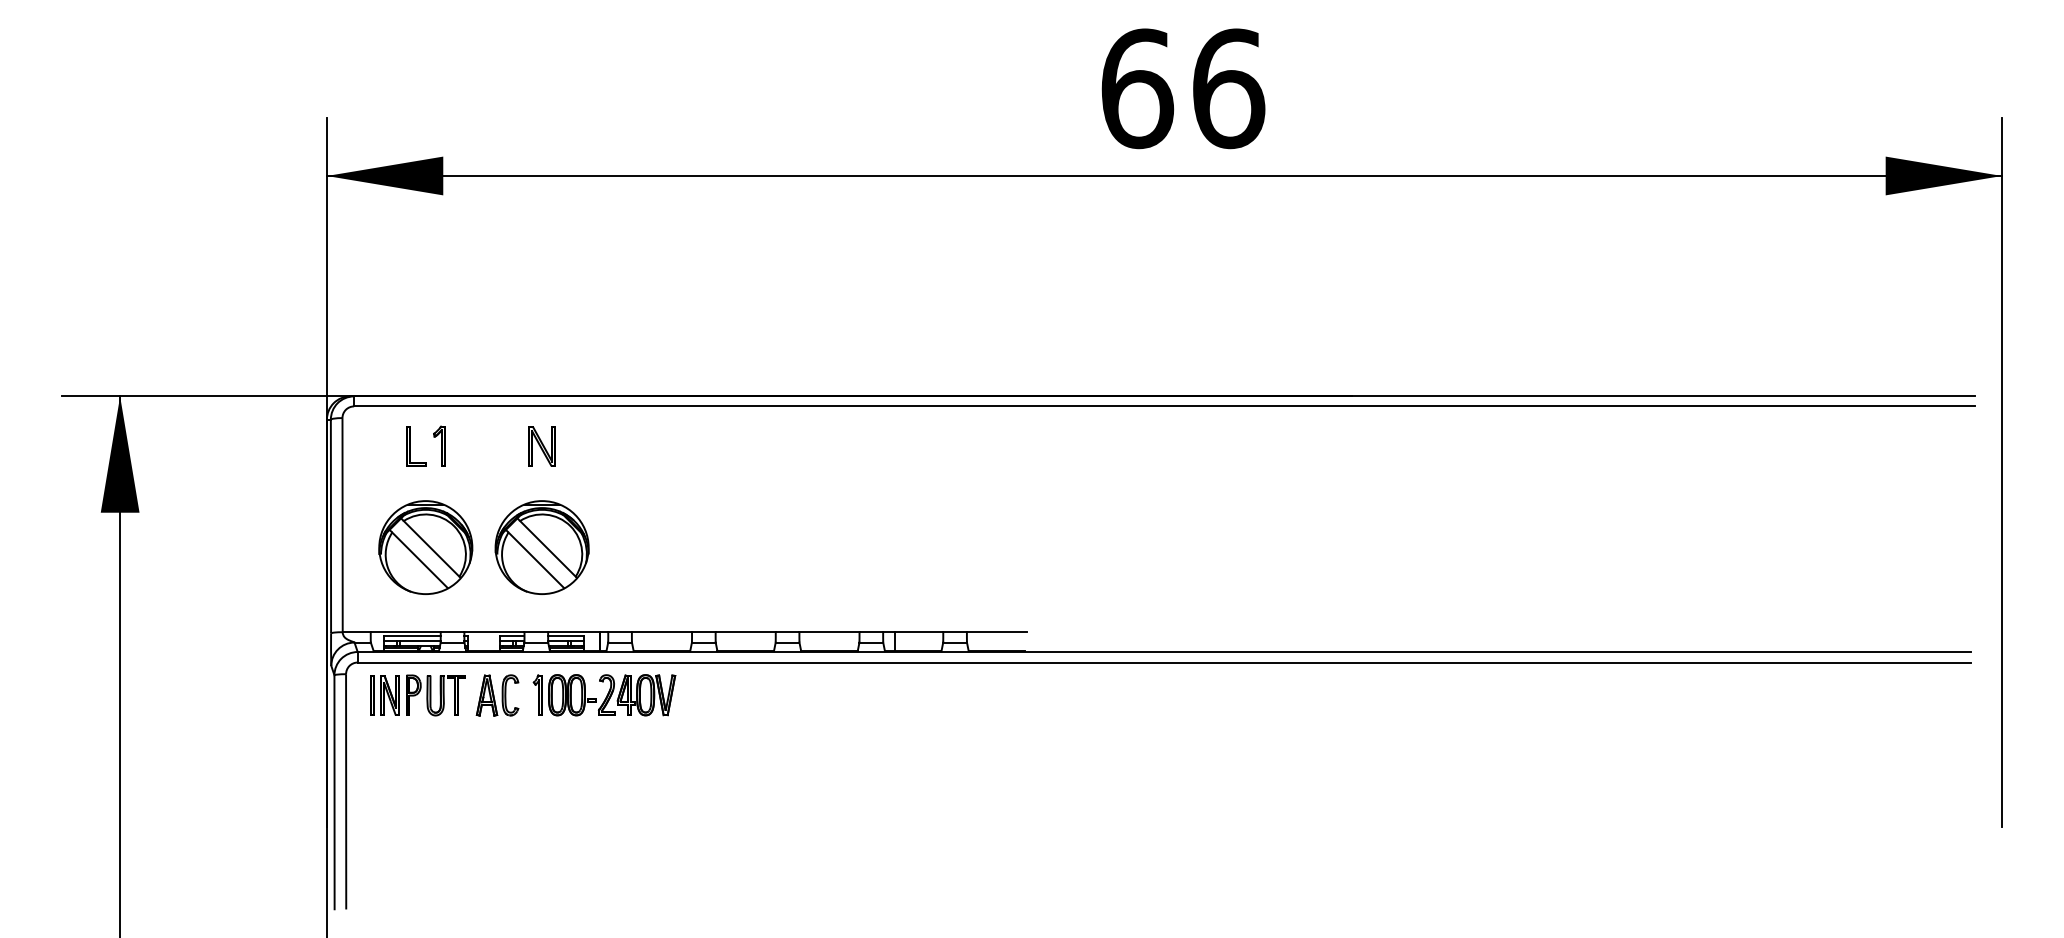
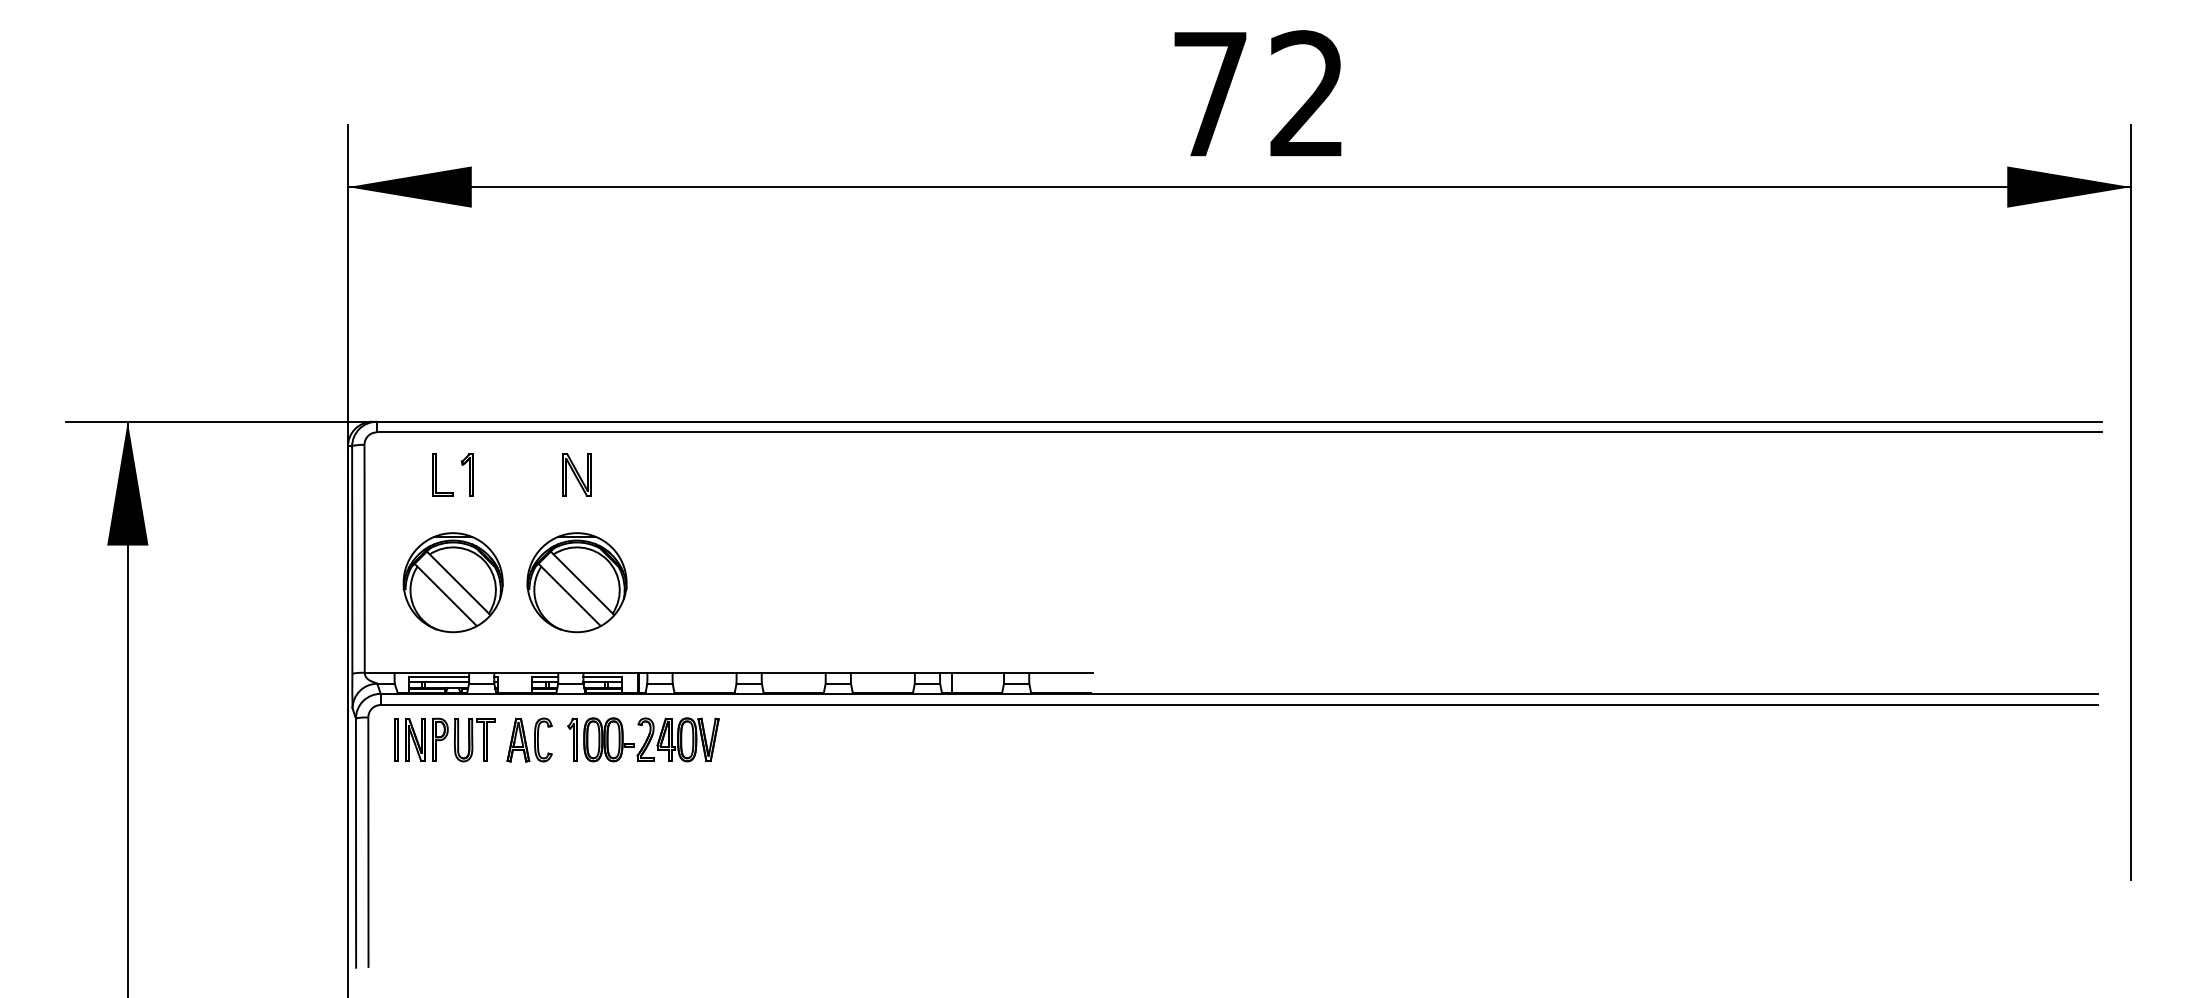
text: (1183, 89) -> (1259, 94), 66 -> 72

